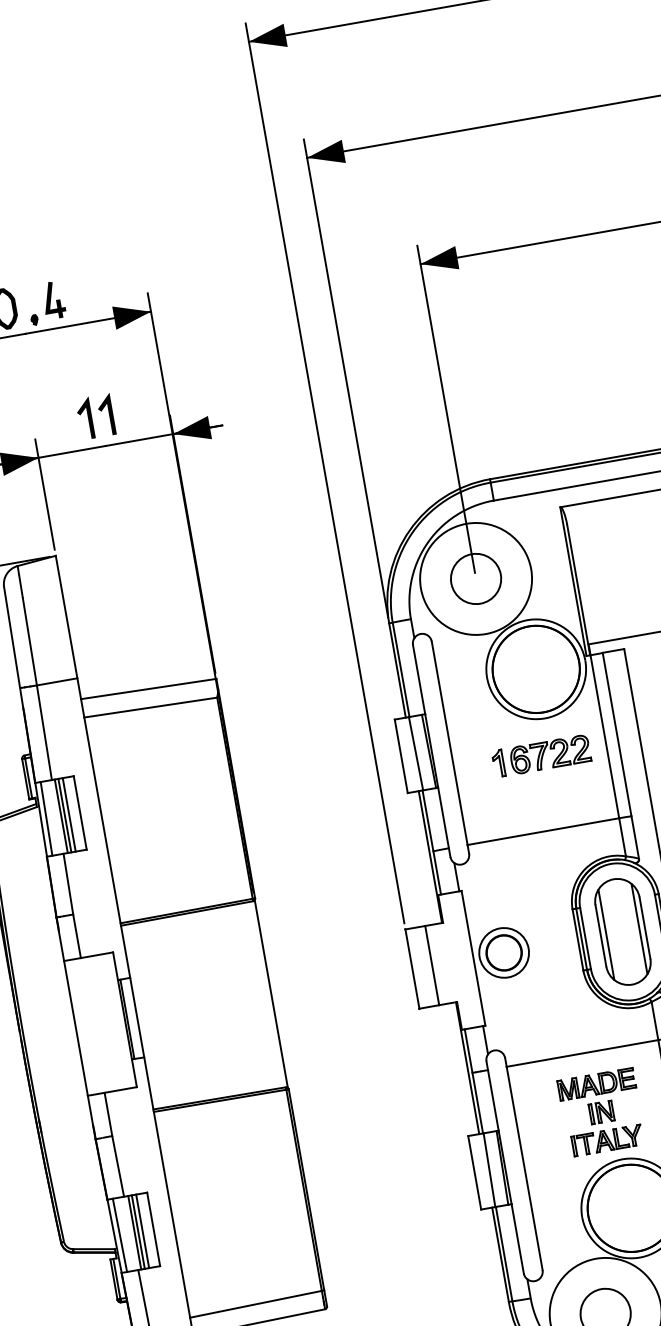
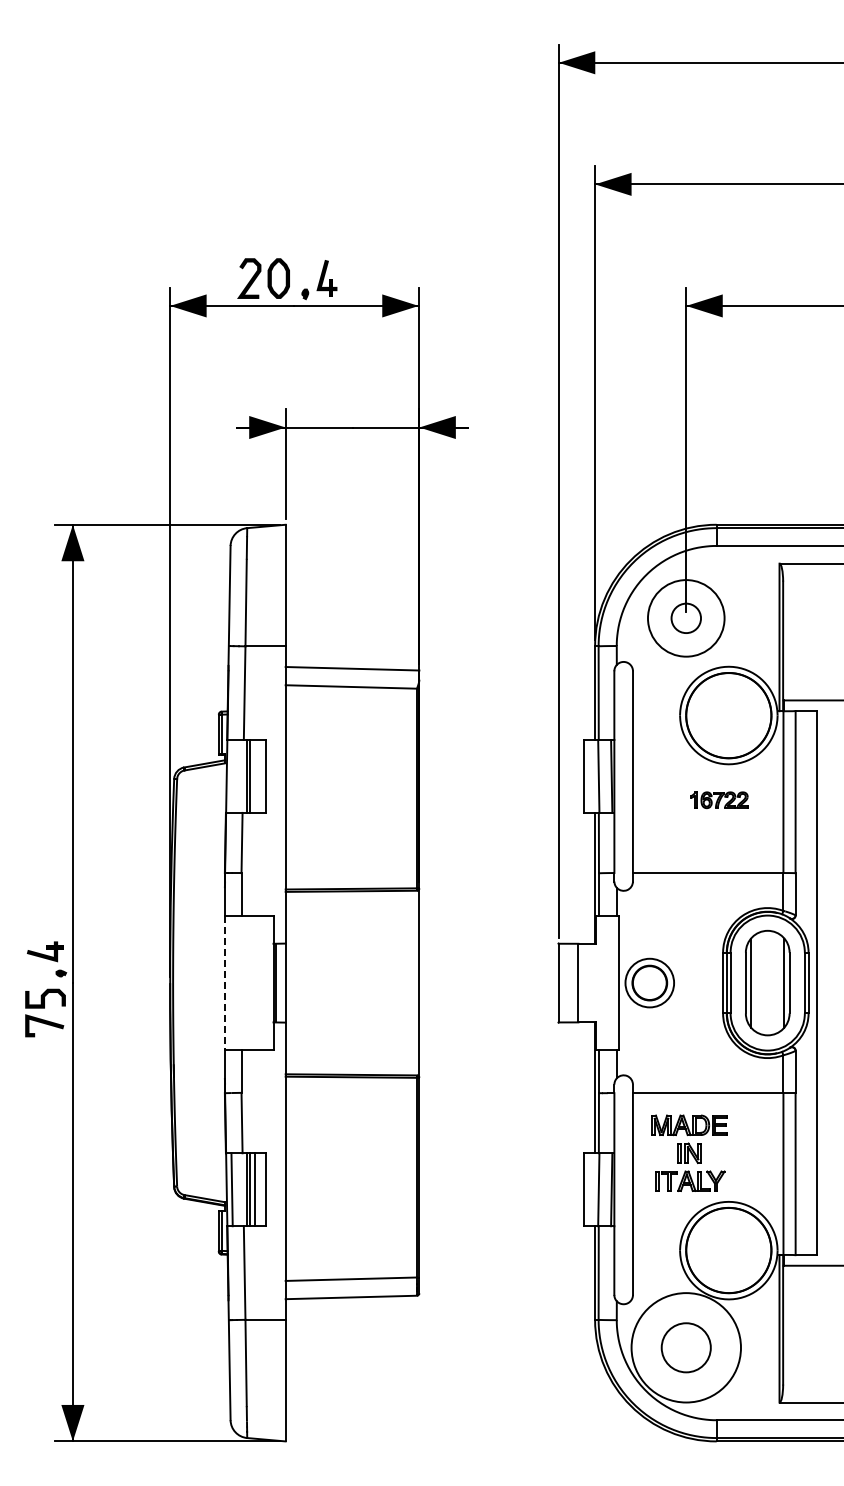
part: (95, 416) -> (347, 397), removed
circle: (475, 578) -> (685, 617), size x0.6
circle: (475, 579) -> (685, 618), size x0.7
part: (541, 756) -> (719, 800), size x0.6
line: (68, 813) -> (254, 775), removed
line: (45, 818) -> (231, 775), removed
line: (75, 1028) -> (224, 983), solid -> dashed
part: (601, 1111) -> (689, 1152), moved

